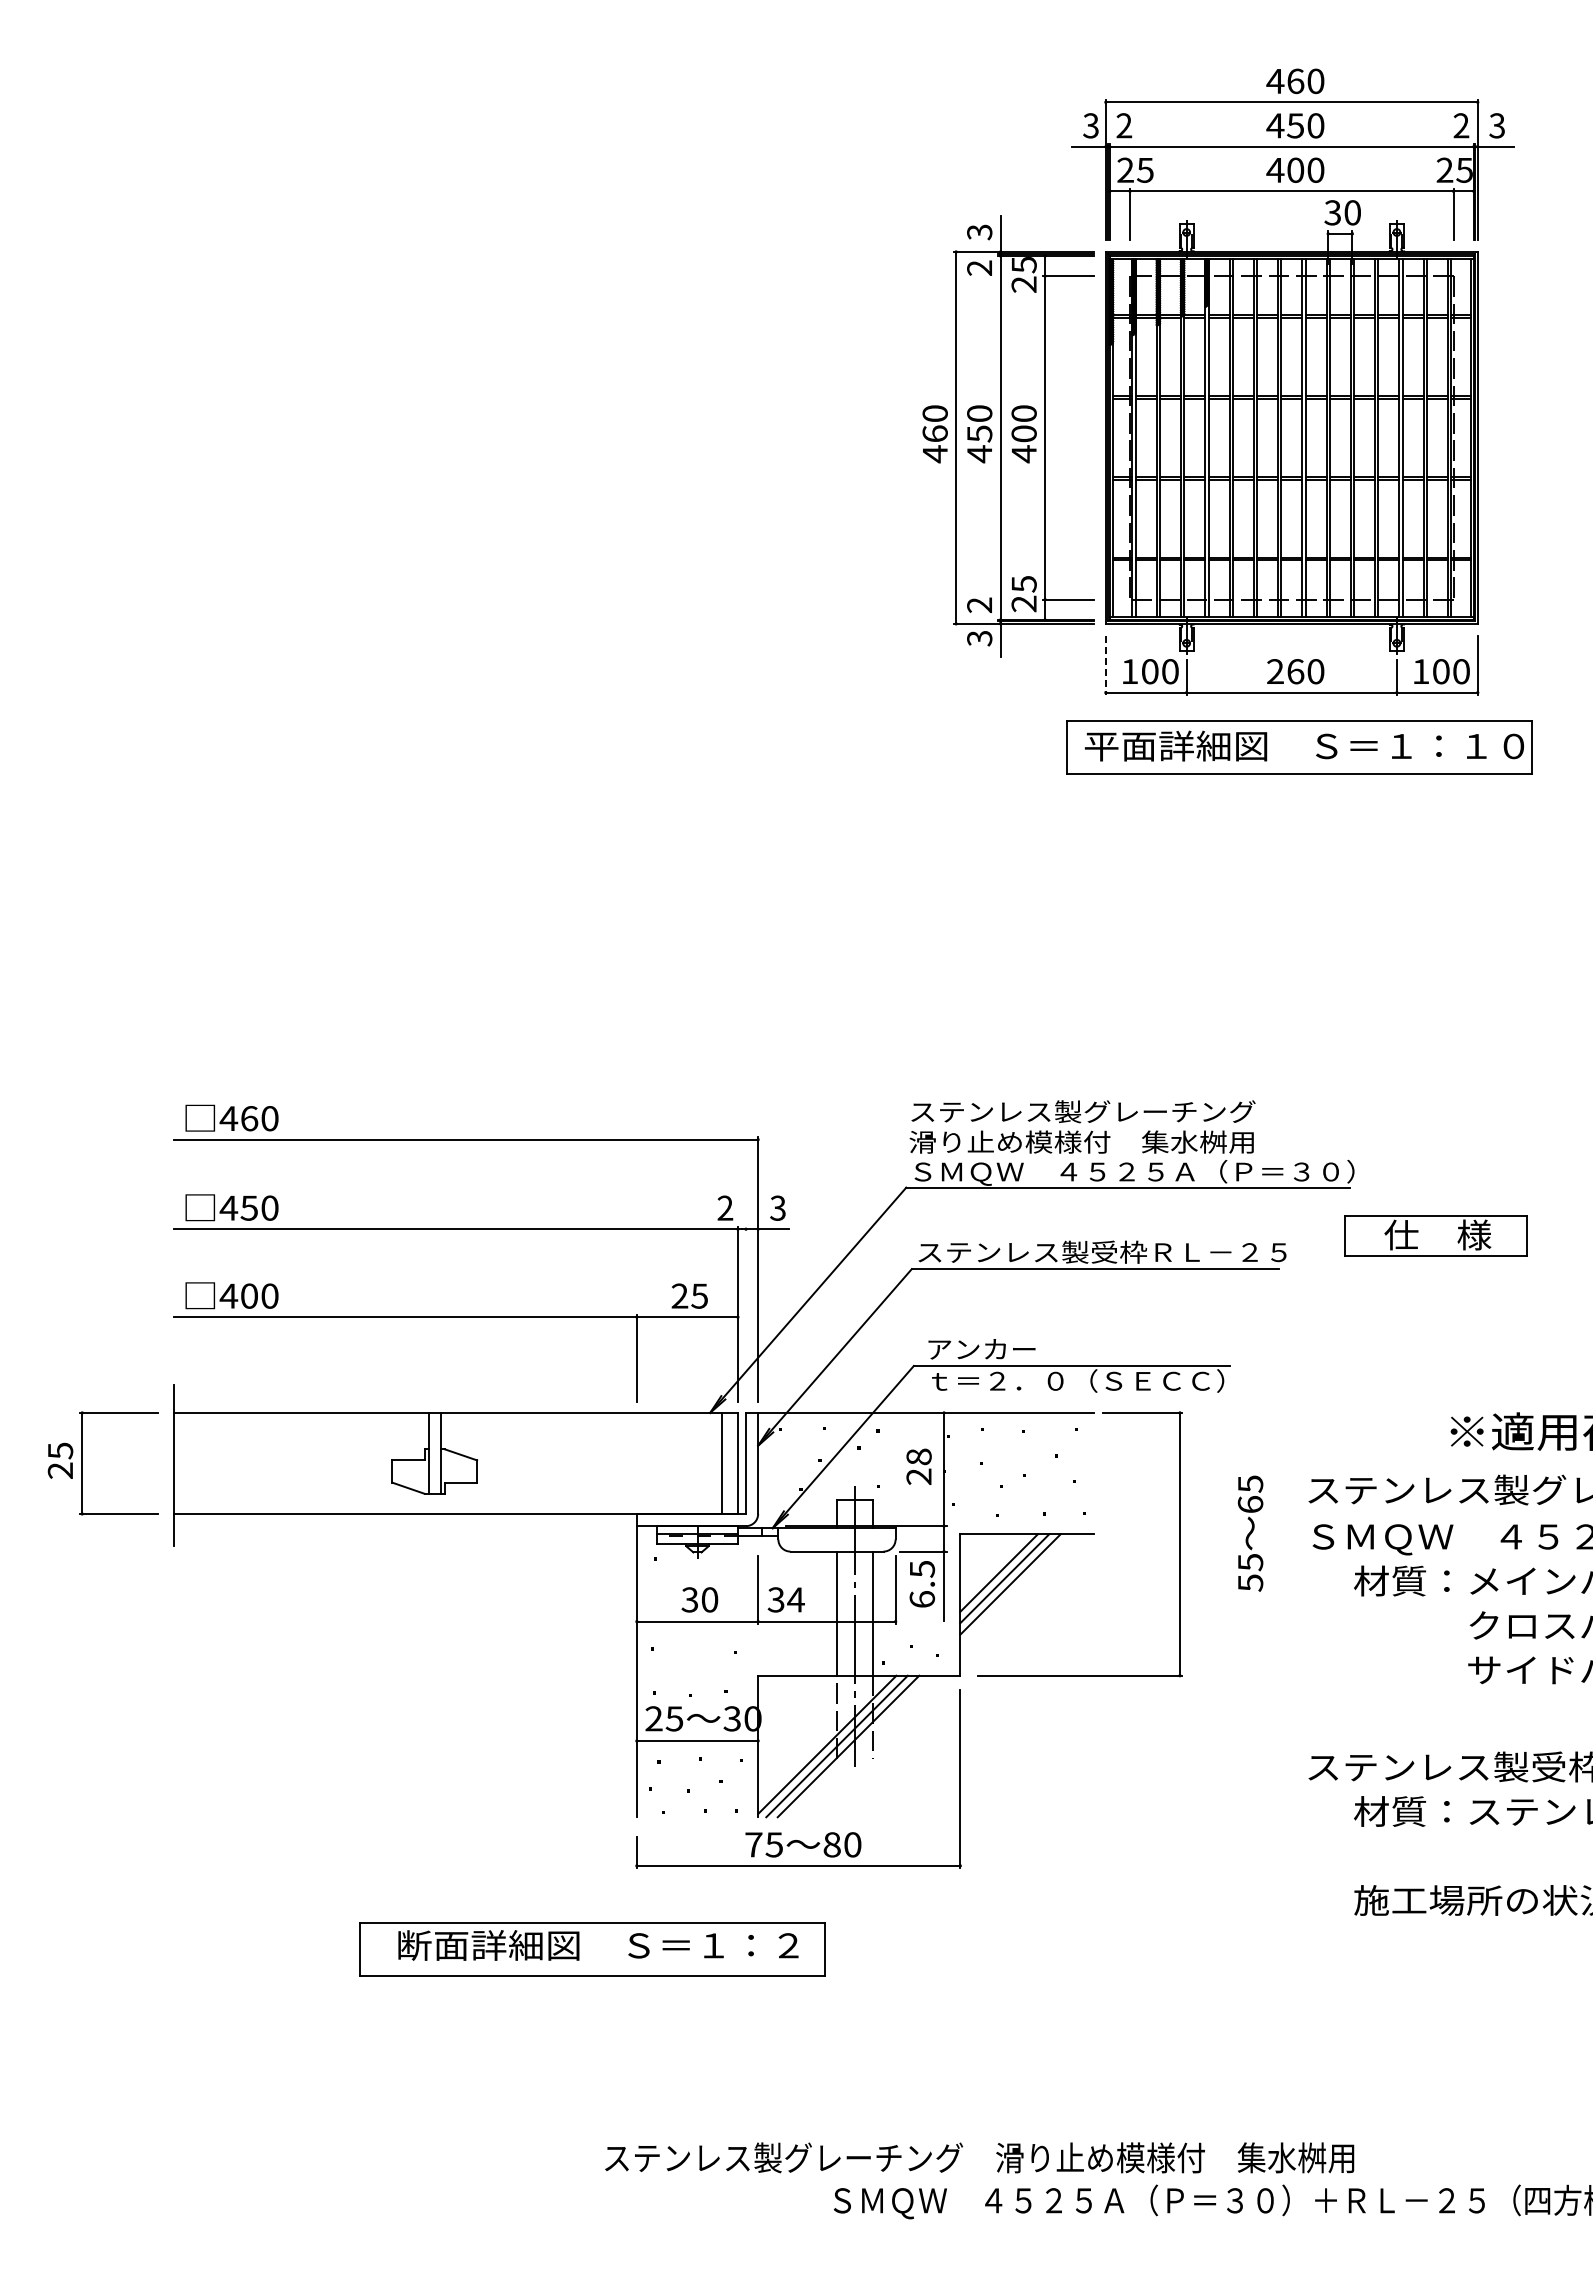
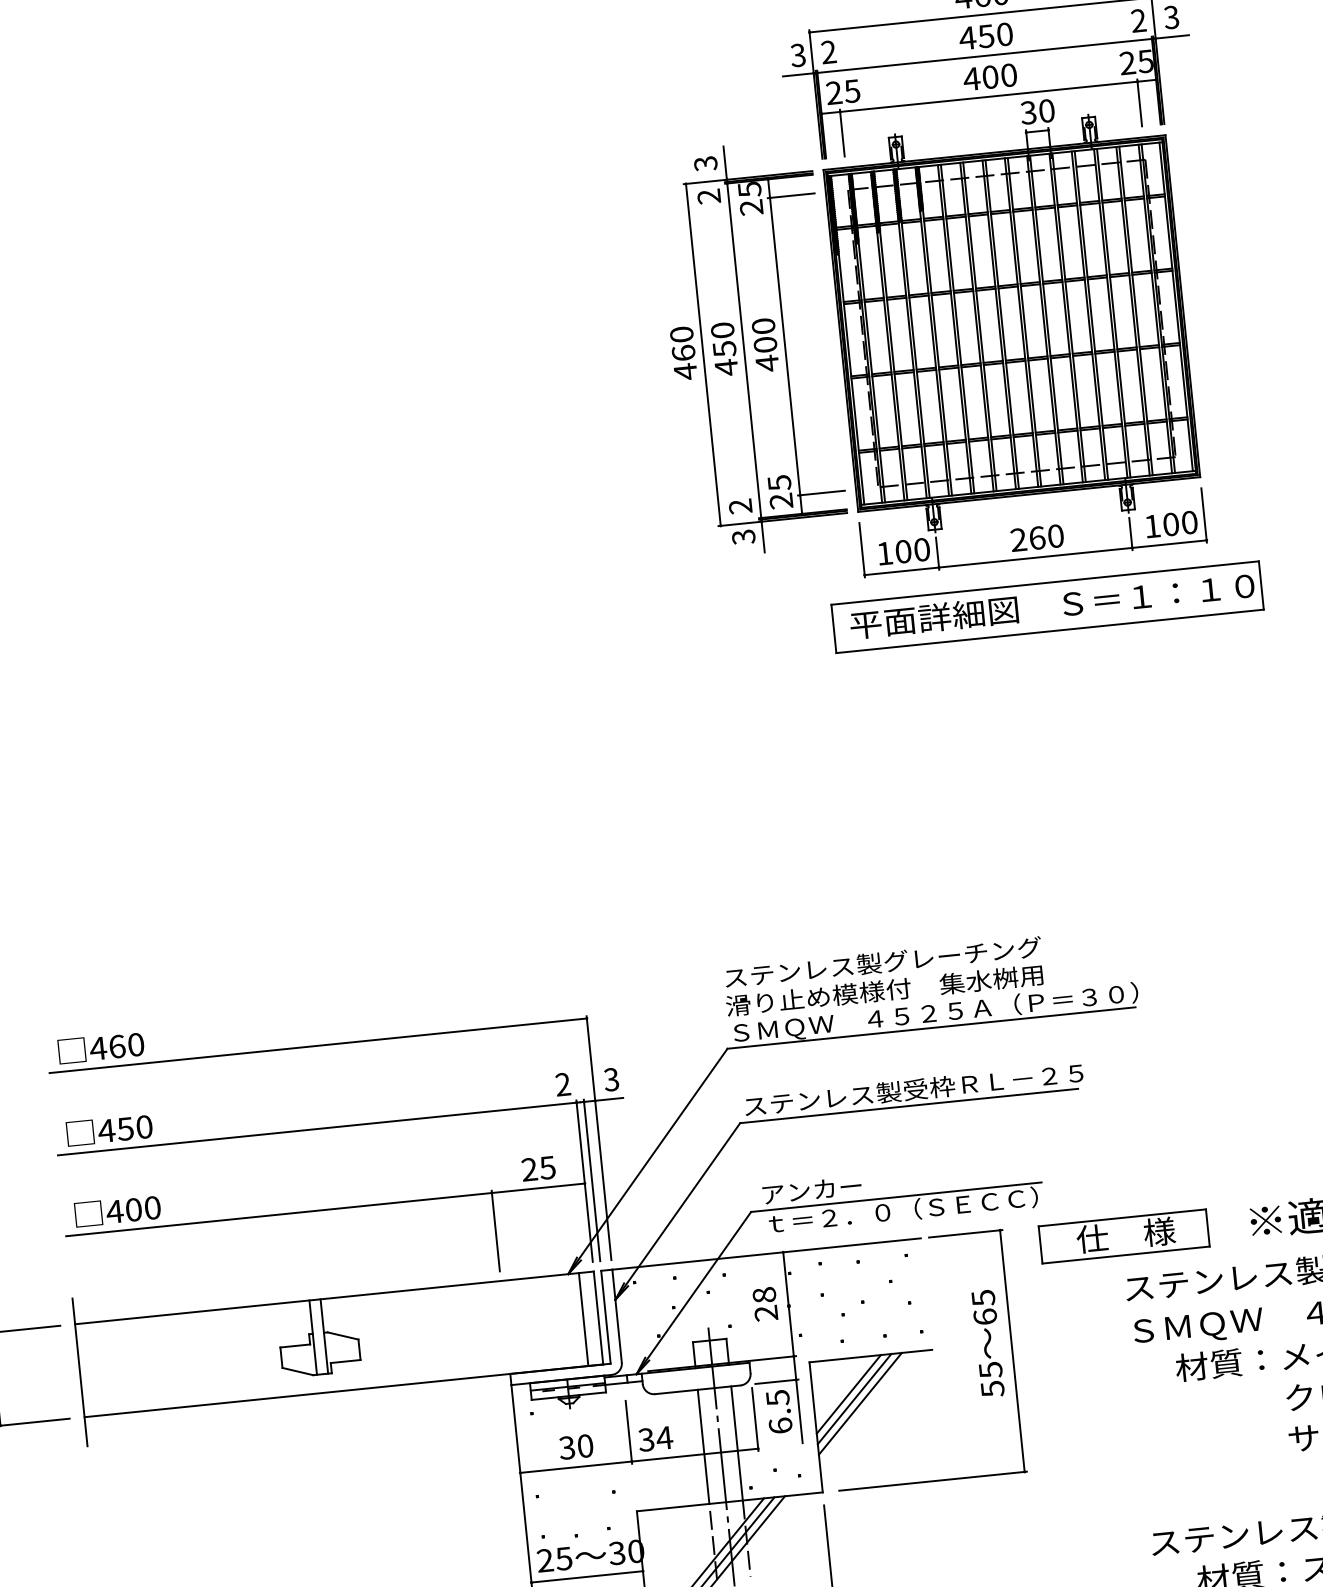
line: (1105, 665) -> (861, 550), dashed -> solid
part: (1435, 1235) -> (1123, 1235), moved
line: (746, 1314) -> (592, 1180), added
text: (1250, 1533) -> (987, 1343), moved

